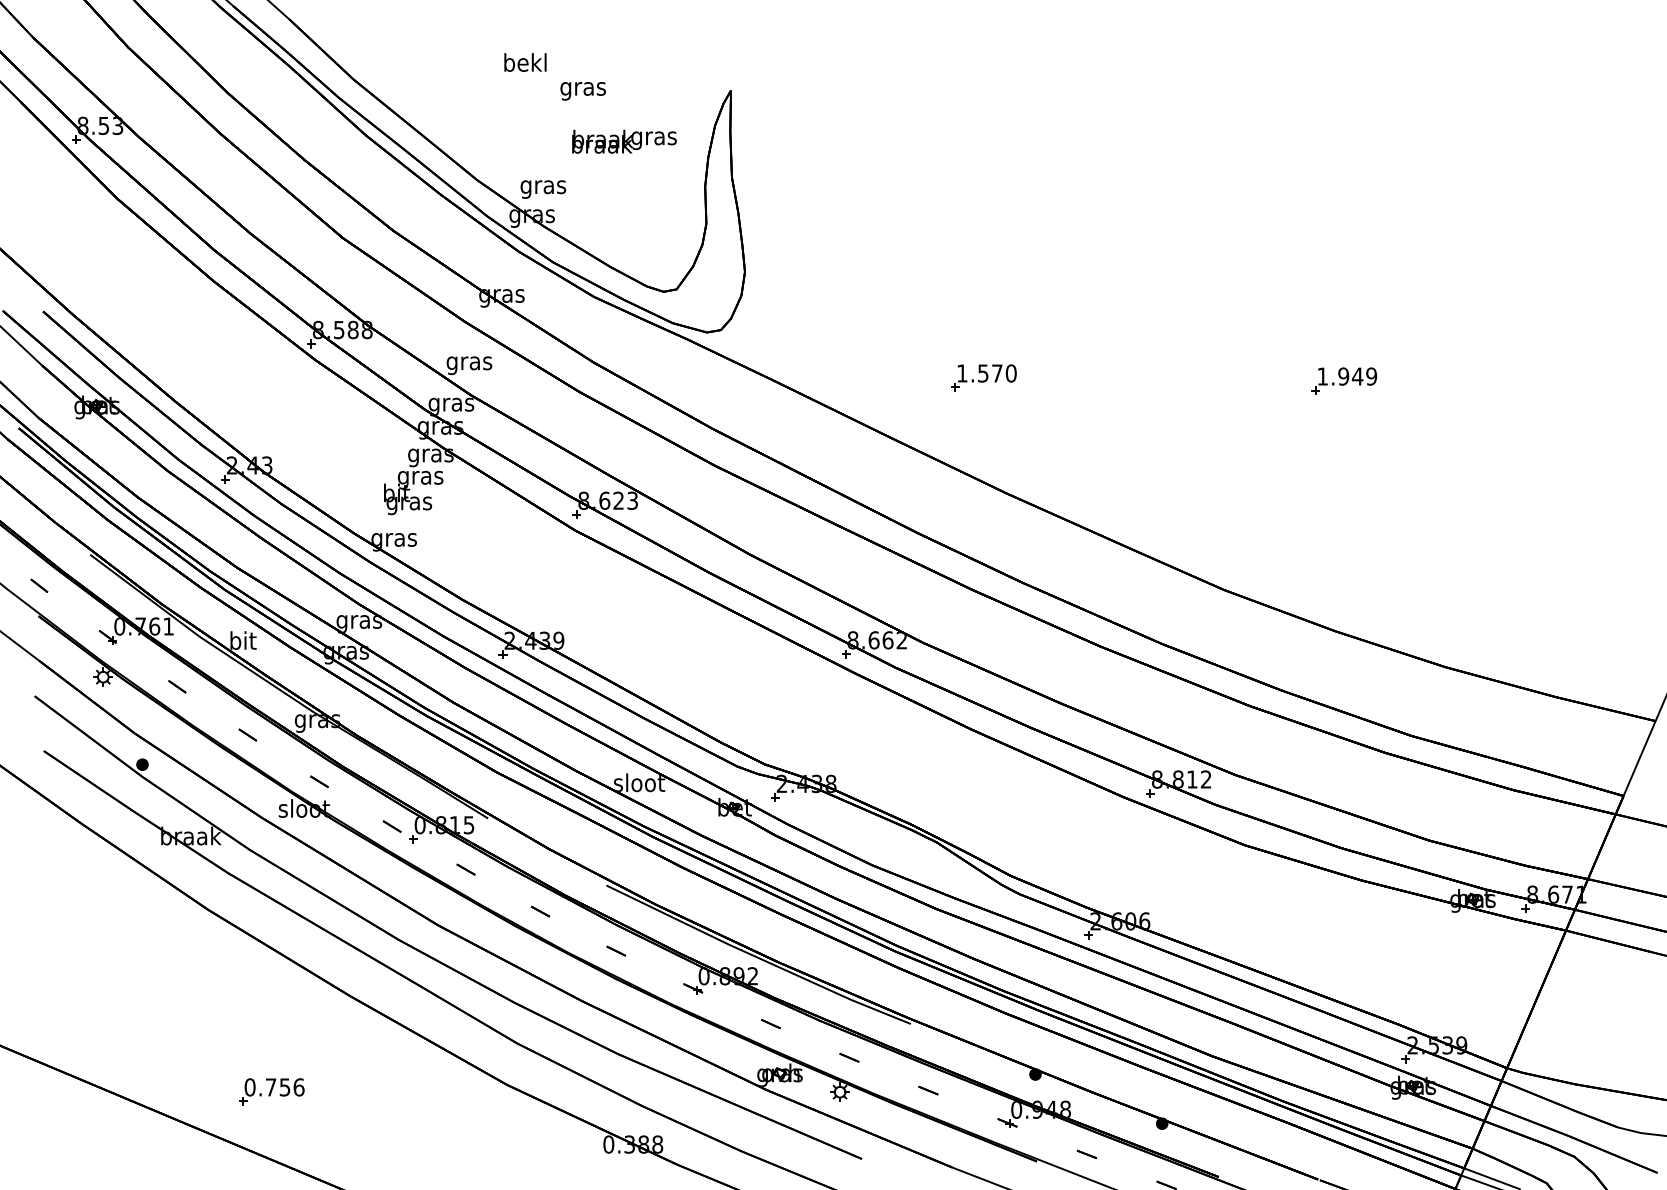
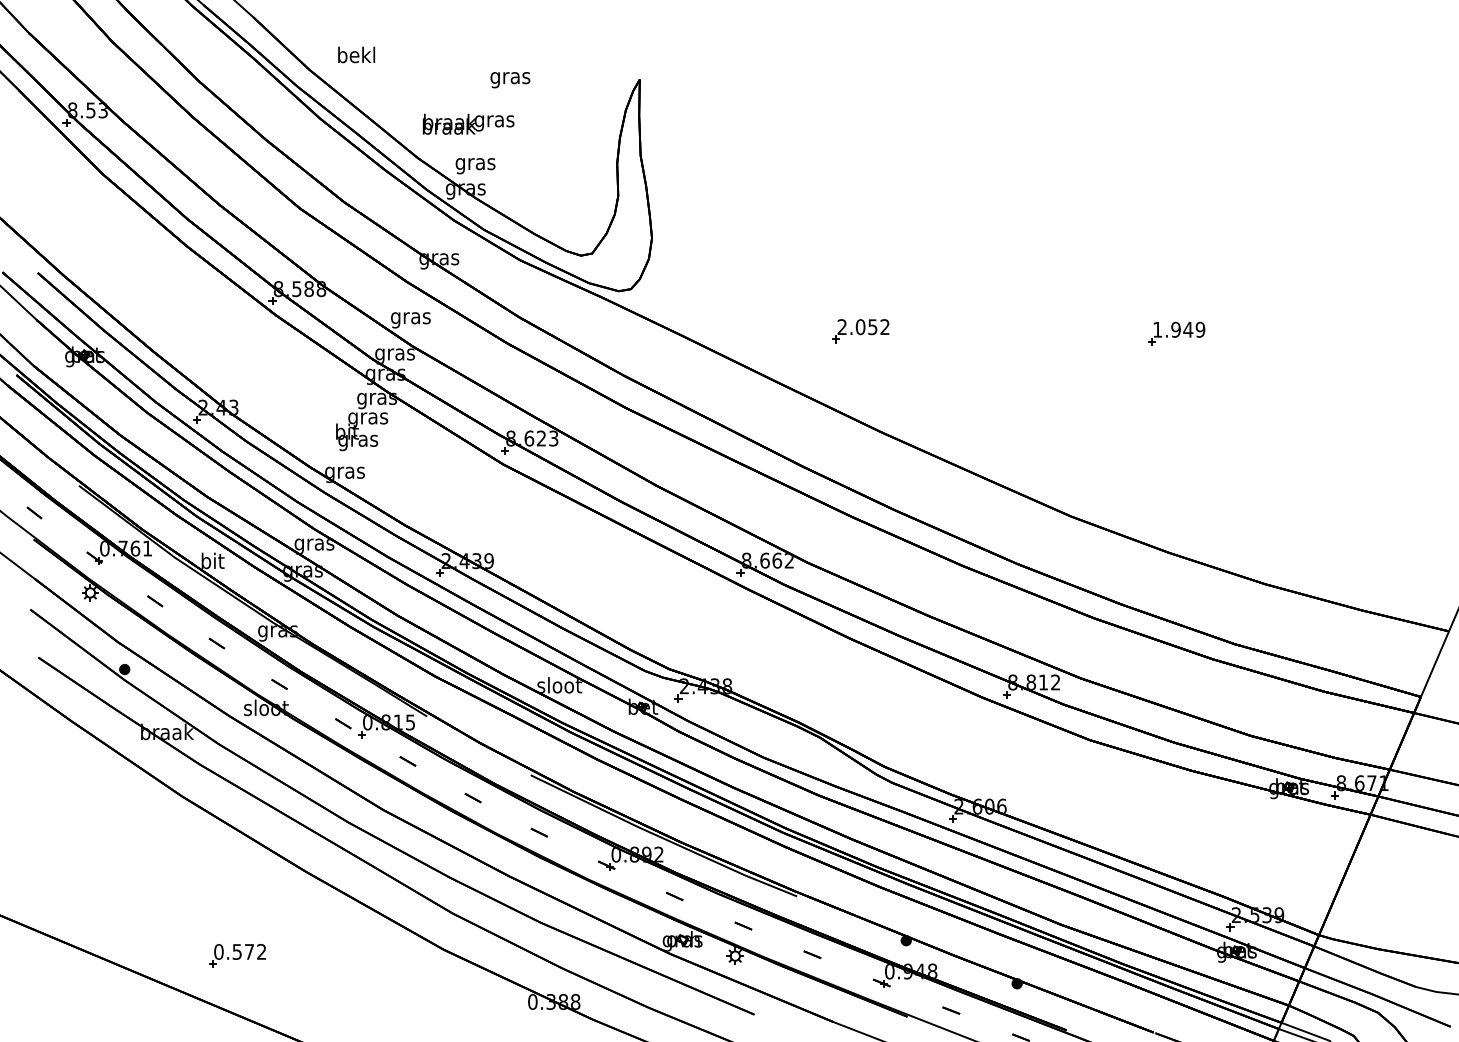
text: (525, 62) -> (356, 54), moved
text: (624, 141) -> (468, 124), moved
text: (986, 373) -> (863, 327), 1.570 -> 2.052
text: (284, 1087) -> (249, 952), 0.756 -> 0.572

